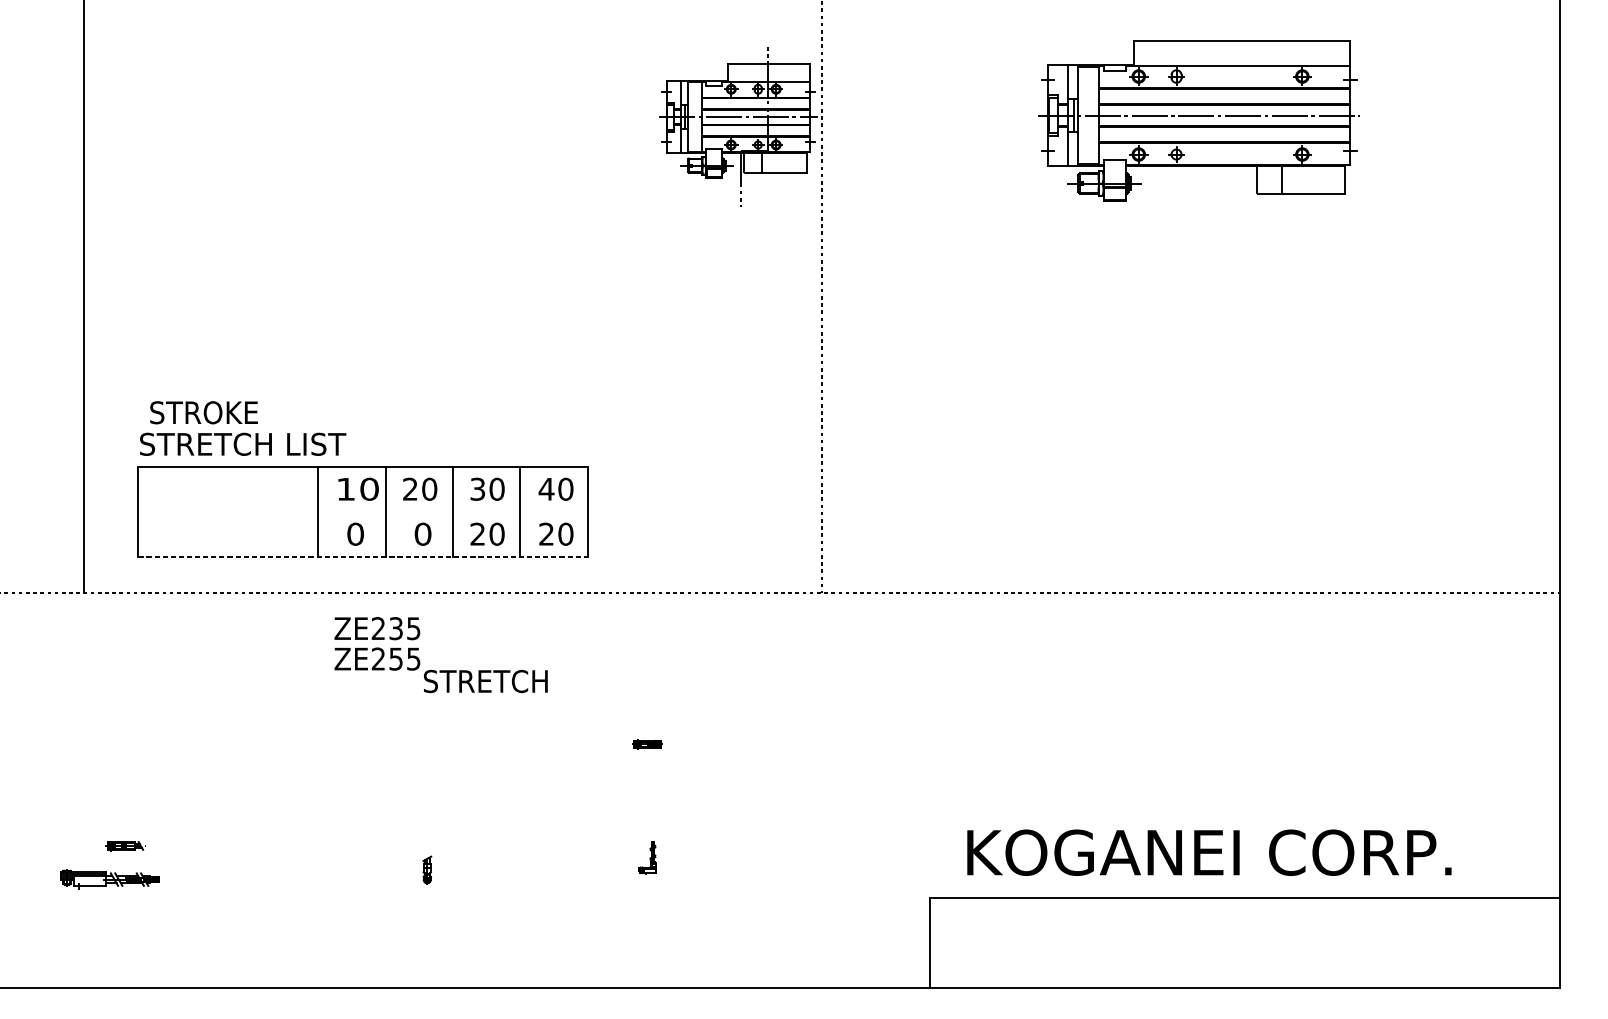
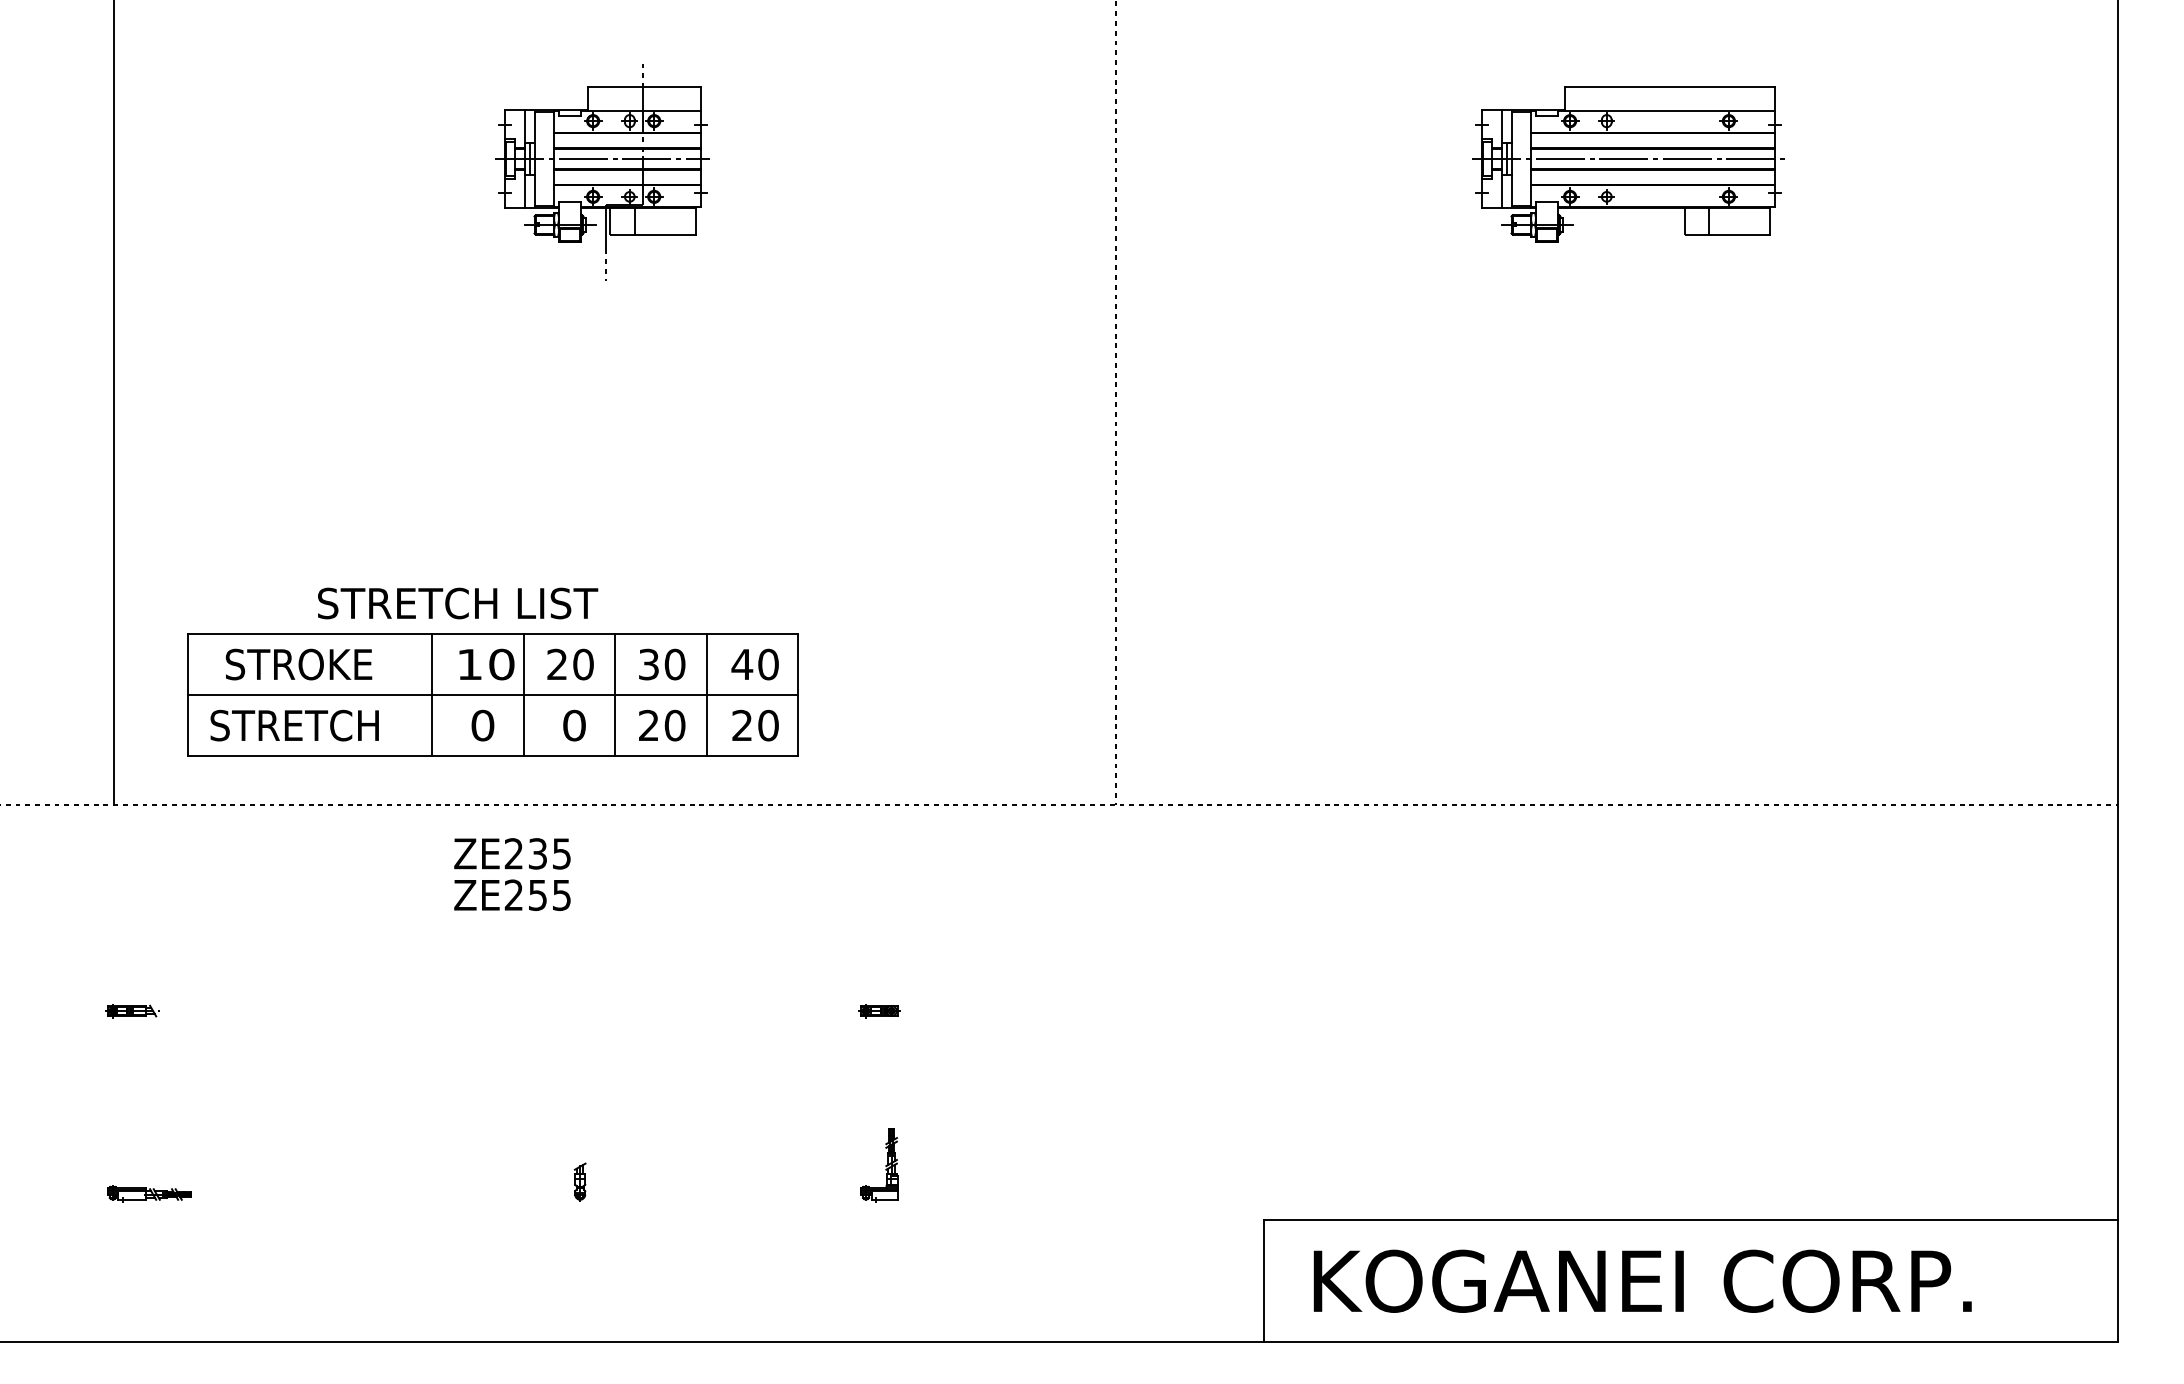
part: (1198, 121) -> (1628, 164), size x0.71
part: (738, 127) -> (602, 172), moved
text: (203, 412) -> (298, 664), moved
text: (243, 444) -> (458, 603), moved
line: (362, 512) -> (492, 695), added
line: (363, 556) -> (493, 756), dashed -> solid
text: (485, 681) -> (294, 725), moved
part: (125, 846) -> (132, 1011), moved
text: (1209, 852) -> (1642, 1280), moved
part: (647, 858) -> (879, 1165), size x1.67
part: (110, 878) -> (149, 1193), size x0.62

